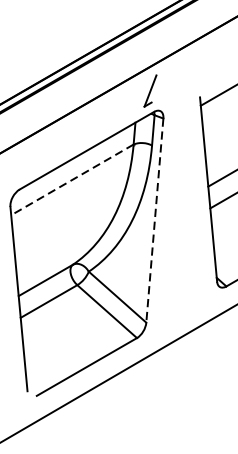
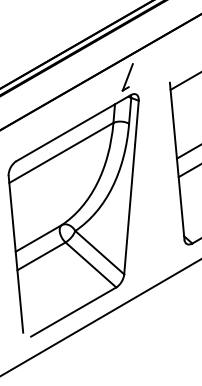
line: (71, 180) -> (60, 153), dashed -> solid
line: (154, 221) -> (131, 188), dashed -> solid

